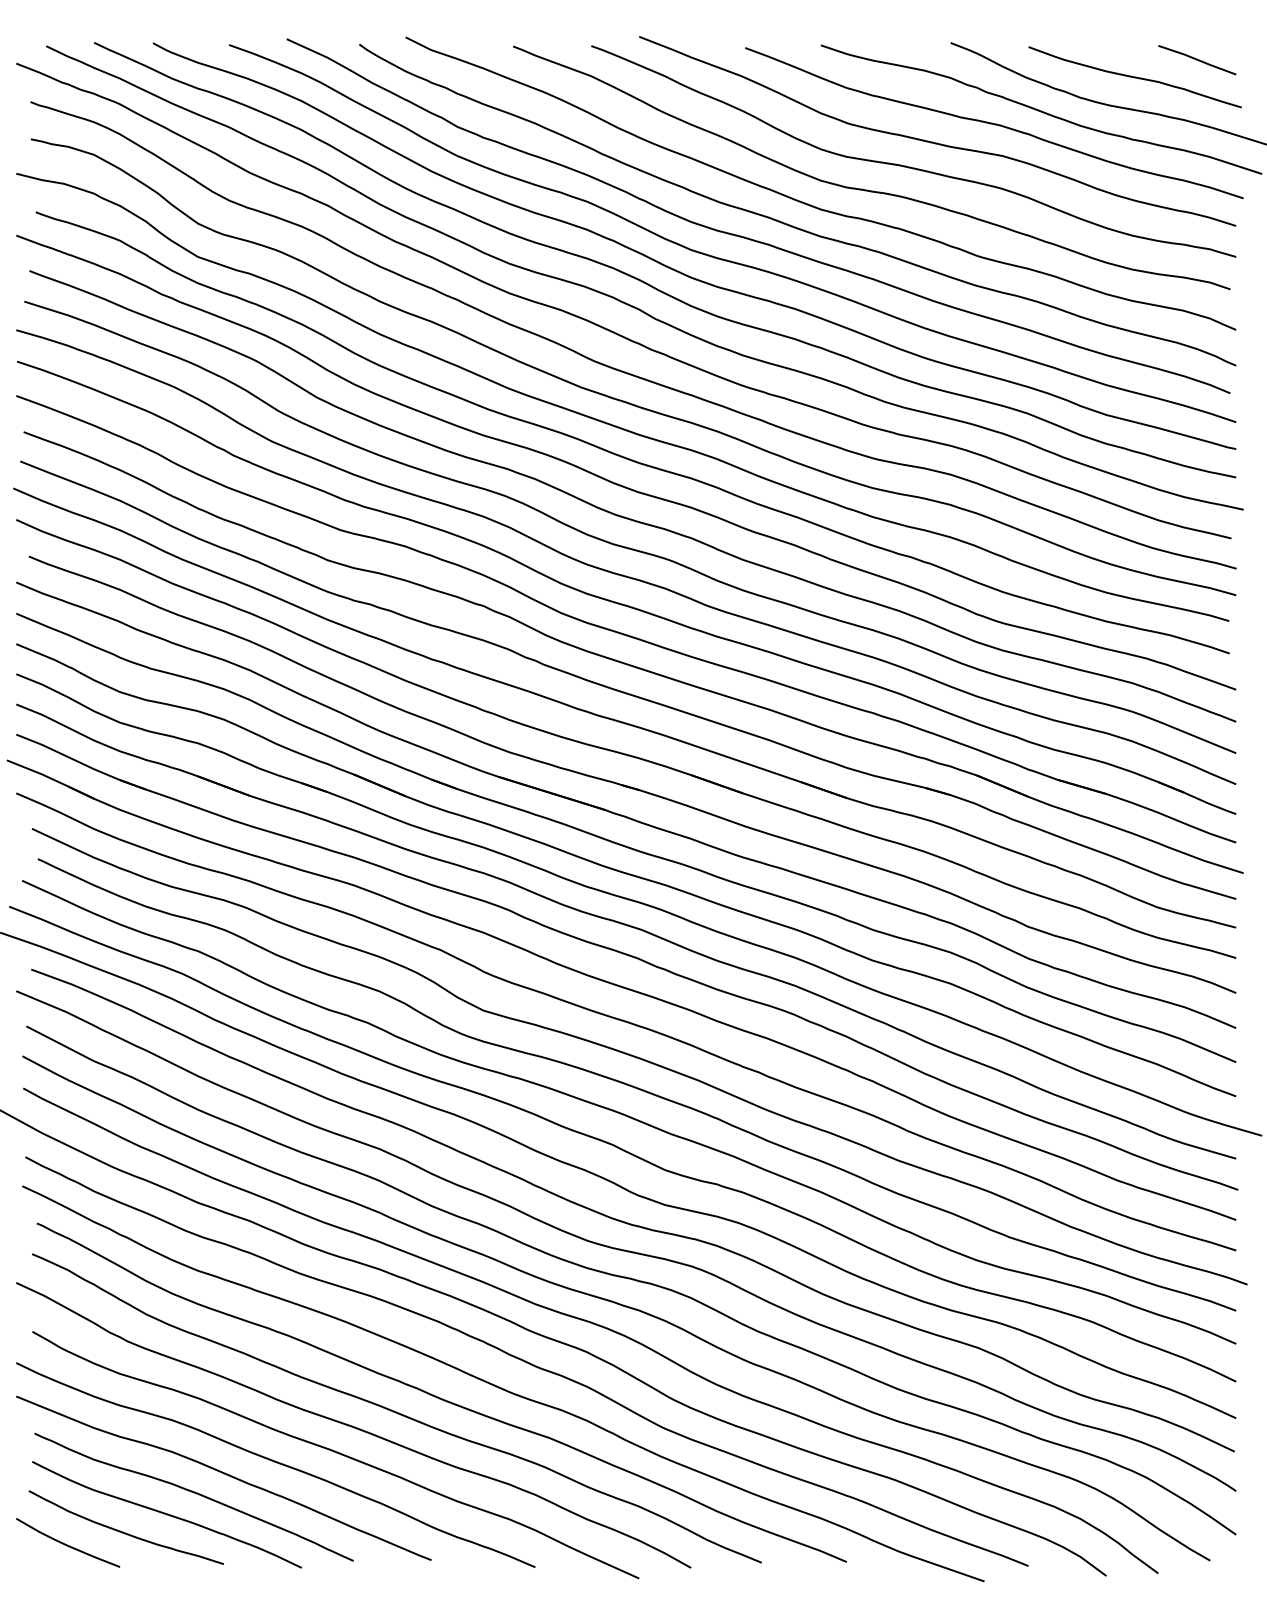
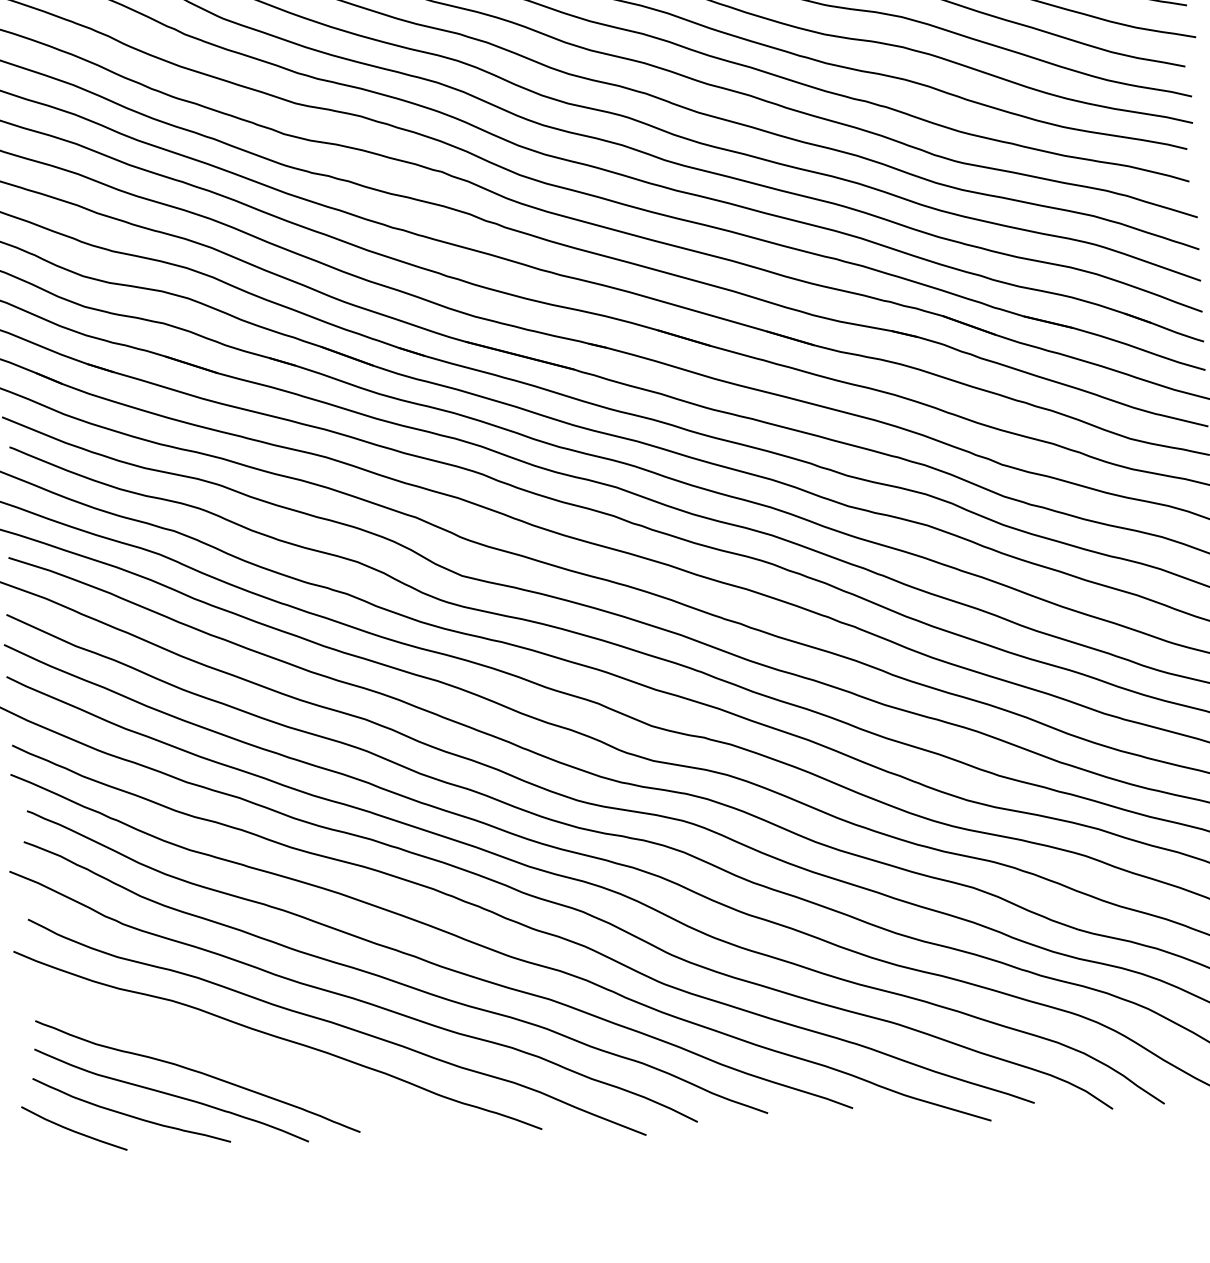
curve: (224, 1474) -> (227, 1052), removed

